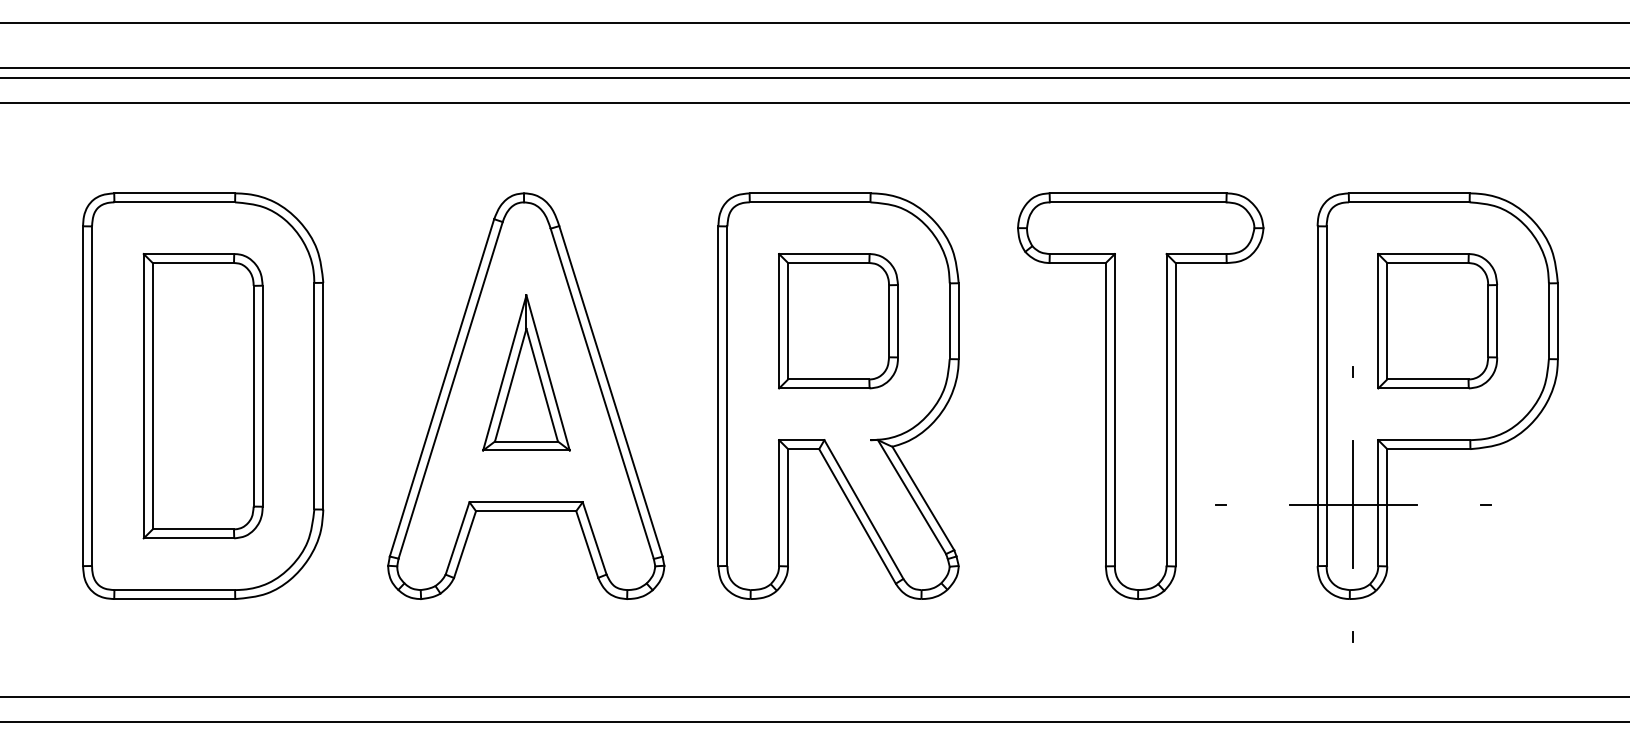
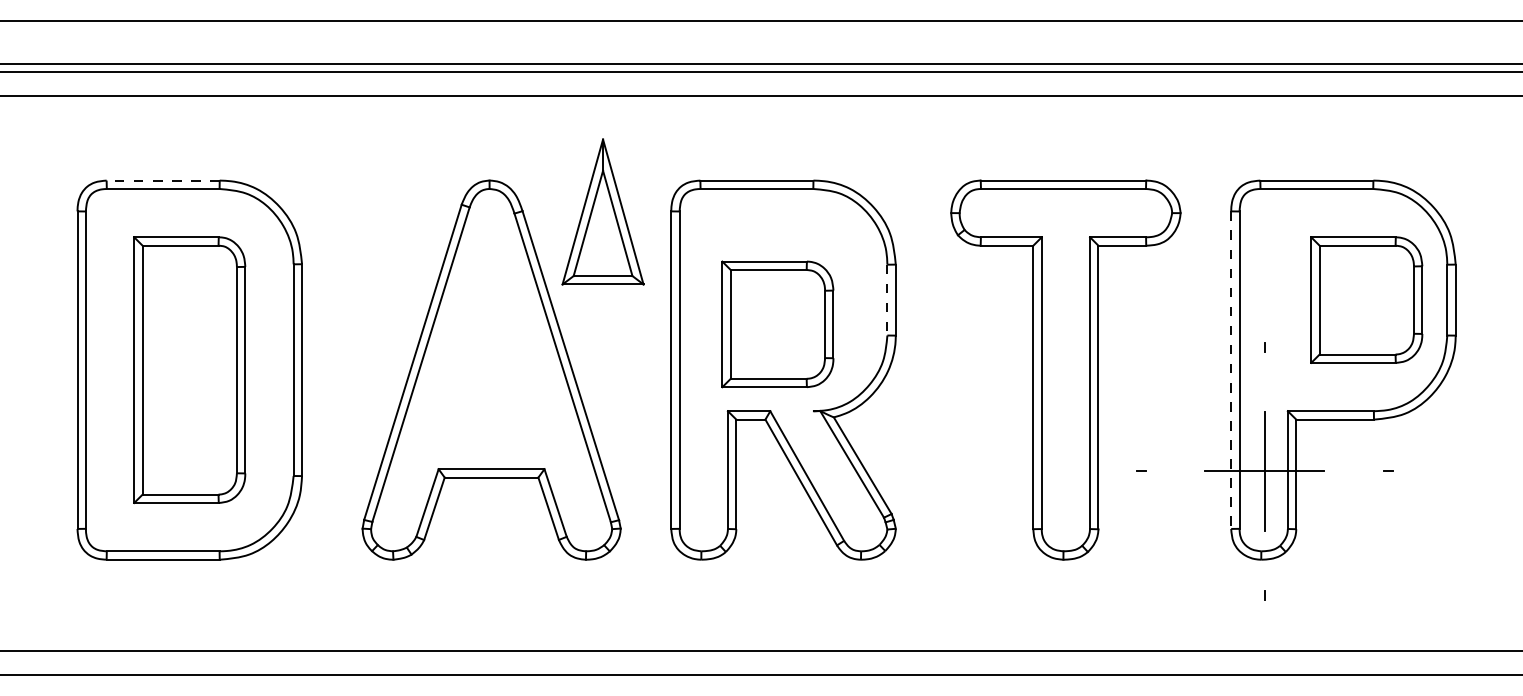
line: (174, 193) -> (162, 180), solid -> dashed
part: (838, 321) -> (777, 324), moved
line: (949, 321) -> (887, 300), solid -> dashed
part: (1437, 321) -> (1366, 300), moved
part: (526, 372) -> (603, 211), moved
line: (1317, 396) -> (1231, 370), solid -> dashed

